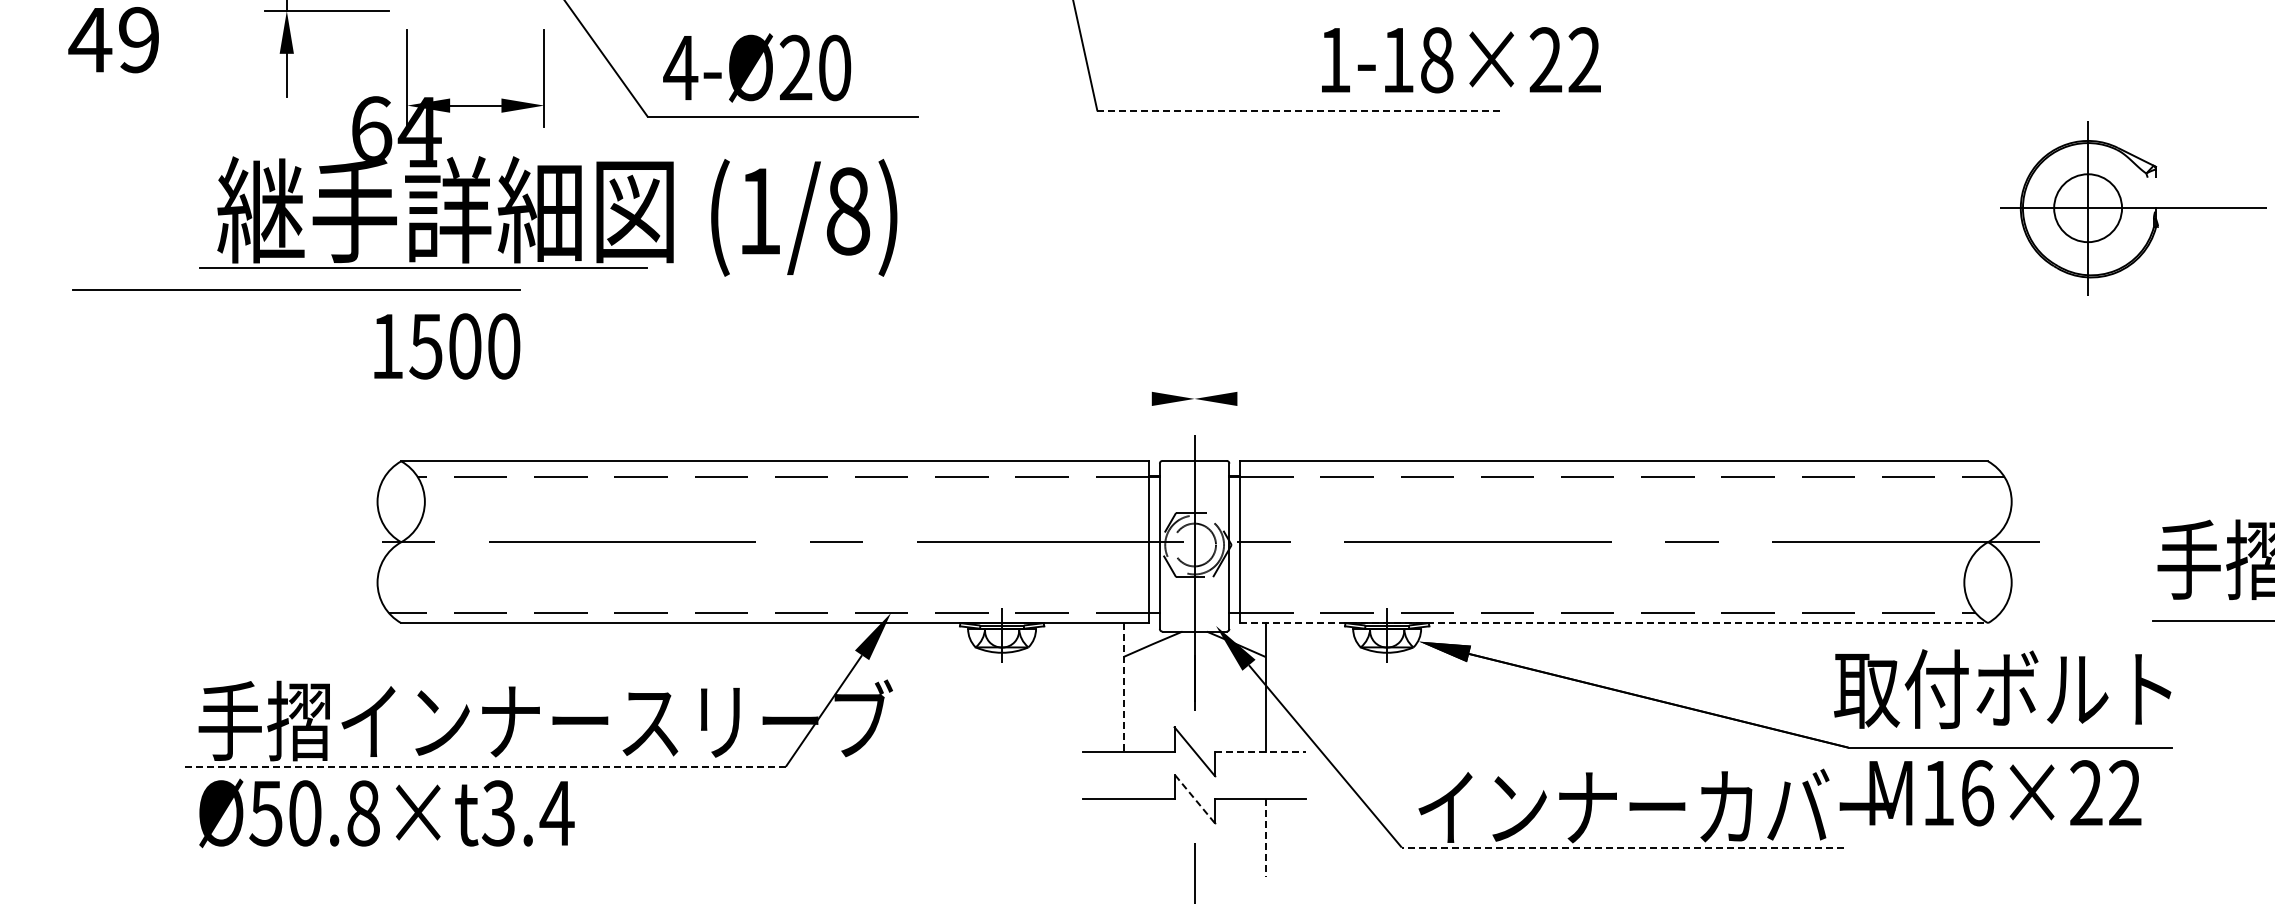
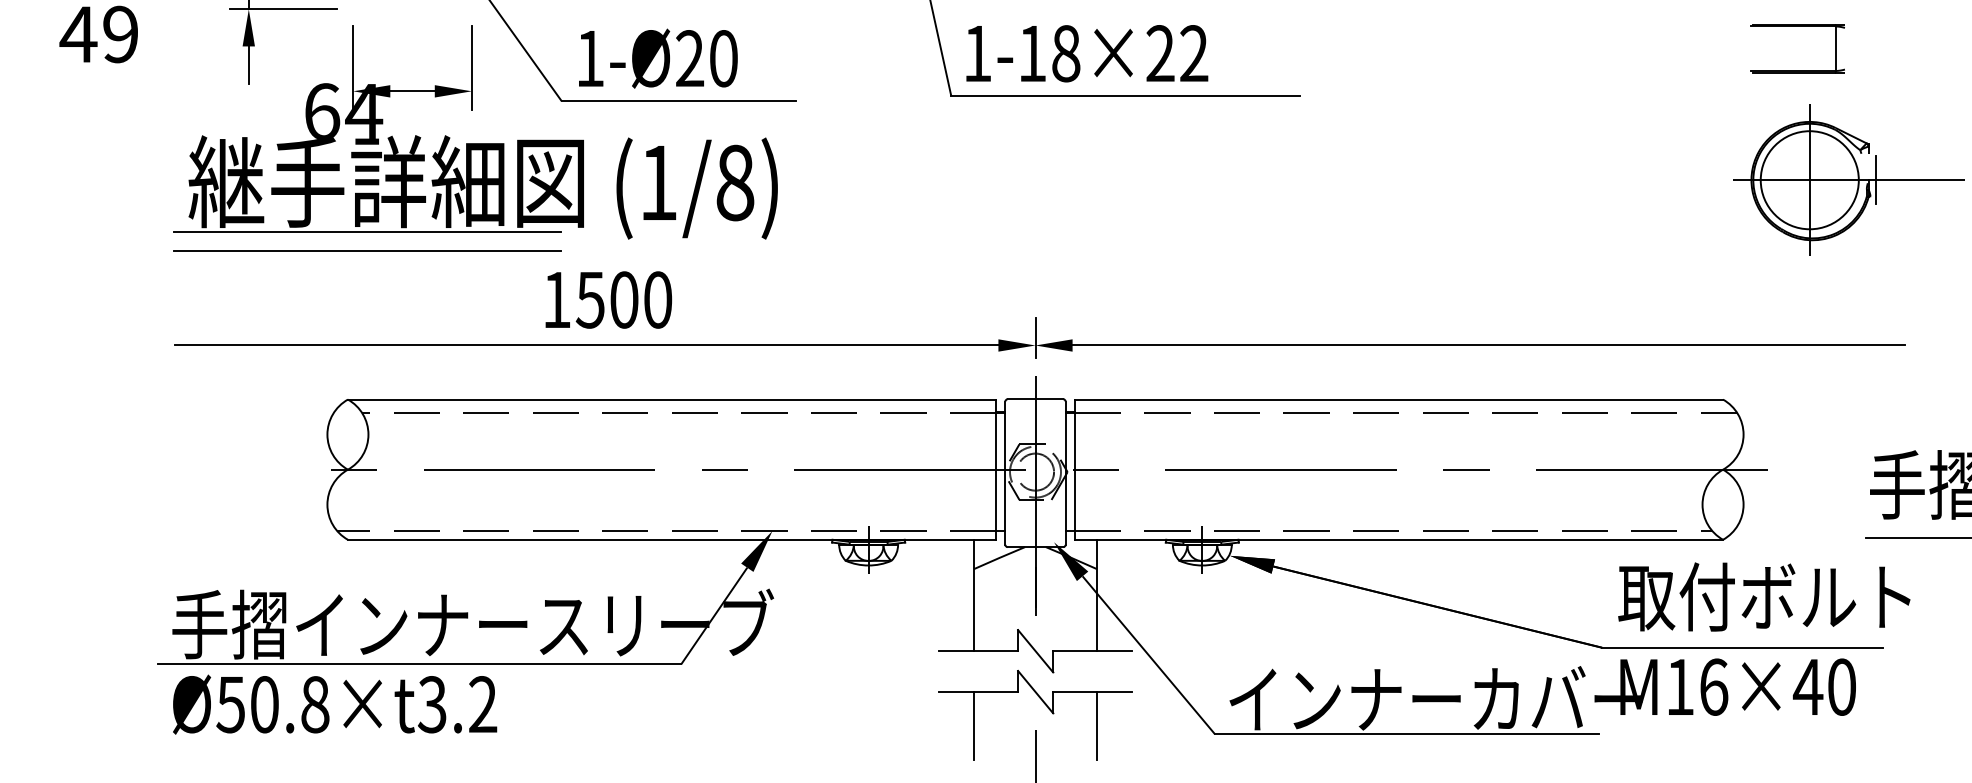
part: (2074, 31) -> (1798, 27), added
text: (1461, 60) -> (1087, 53), moved
text: (680, 68) -> (589, 59), 4-Ø20 -> 1-Ø20
line: (1298, 111) -> (1125, 96), dashed -> solid
circle: (2087, 207) -> (1809, 179), size x1.67
line: (2164, 208) -> (1875, 180), added
line: (296, 289) -> (367, 250), moved
text: (447, 346) -> (609, 300), moved
line: (1194, 390) -> (1035, 338), added
line: (681, 398) -> (590, 345), added
line: (1712, 398) -> (1484, 345), added
line: (1614, 623) -> (1399, 540), dashed -> solid
line: (1123, 687) -> (973, 595), dashed -> solid
text: (2002, 689) -> (1764, 597), moved
line: (1260, 751) -> (1092, 651), dashed -> solid
line: (483, 766) -> (419, 664), dashed -> solid
text: (2104, 793) -> (1824, 687), M16×22 -> M16×40
line: (1194, 798) -> (1035, 691), dashed -> solid
text: (556, 812) -> (482, 703), Ø50.8×t3.4 -> Ø50.8×t3.2
line: (1123, 837) -> (973, 725), added
line: (1265, 838) -> (1096, 726), dashed -> solid
line: (1622, 847) -> (1406, 734), dashed -> solid

